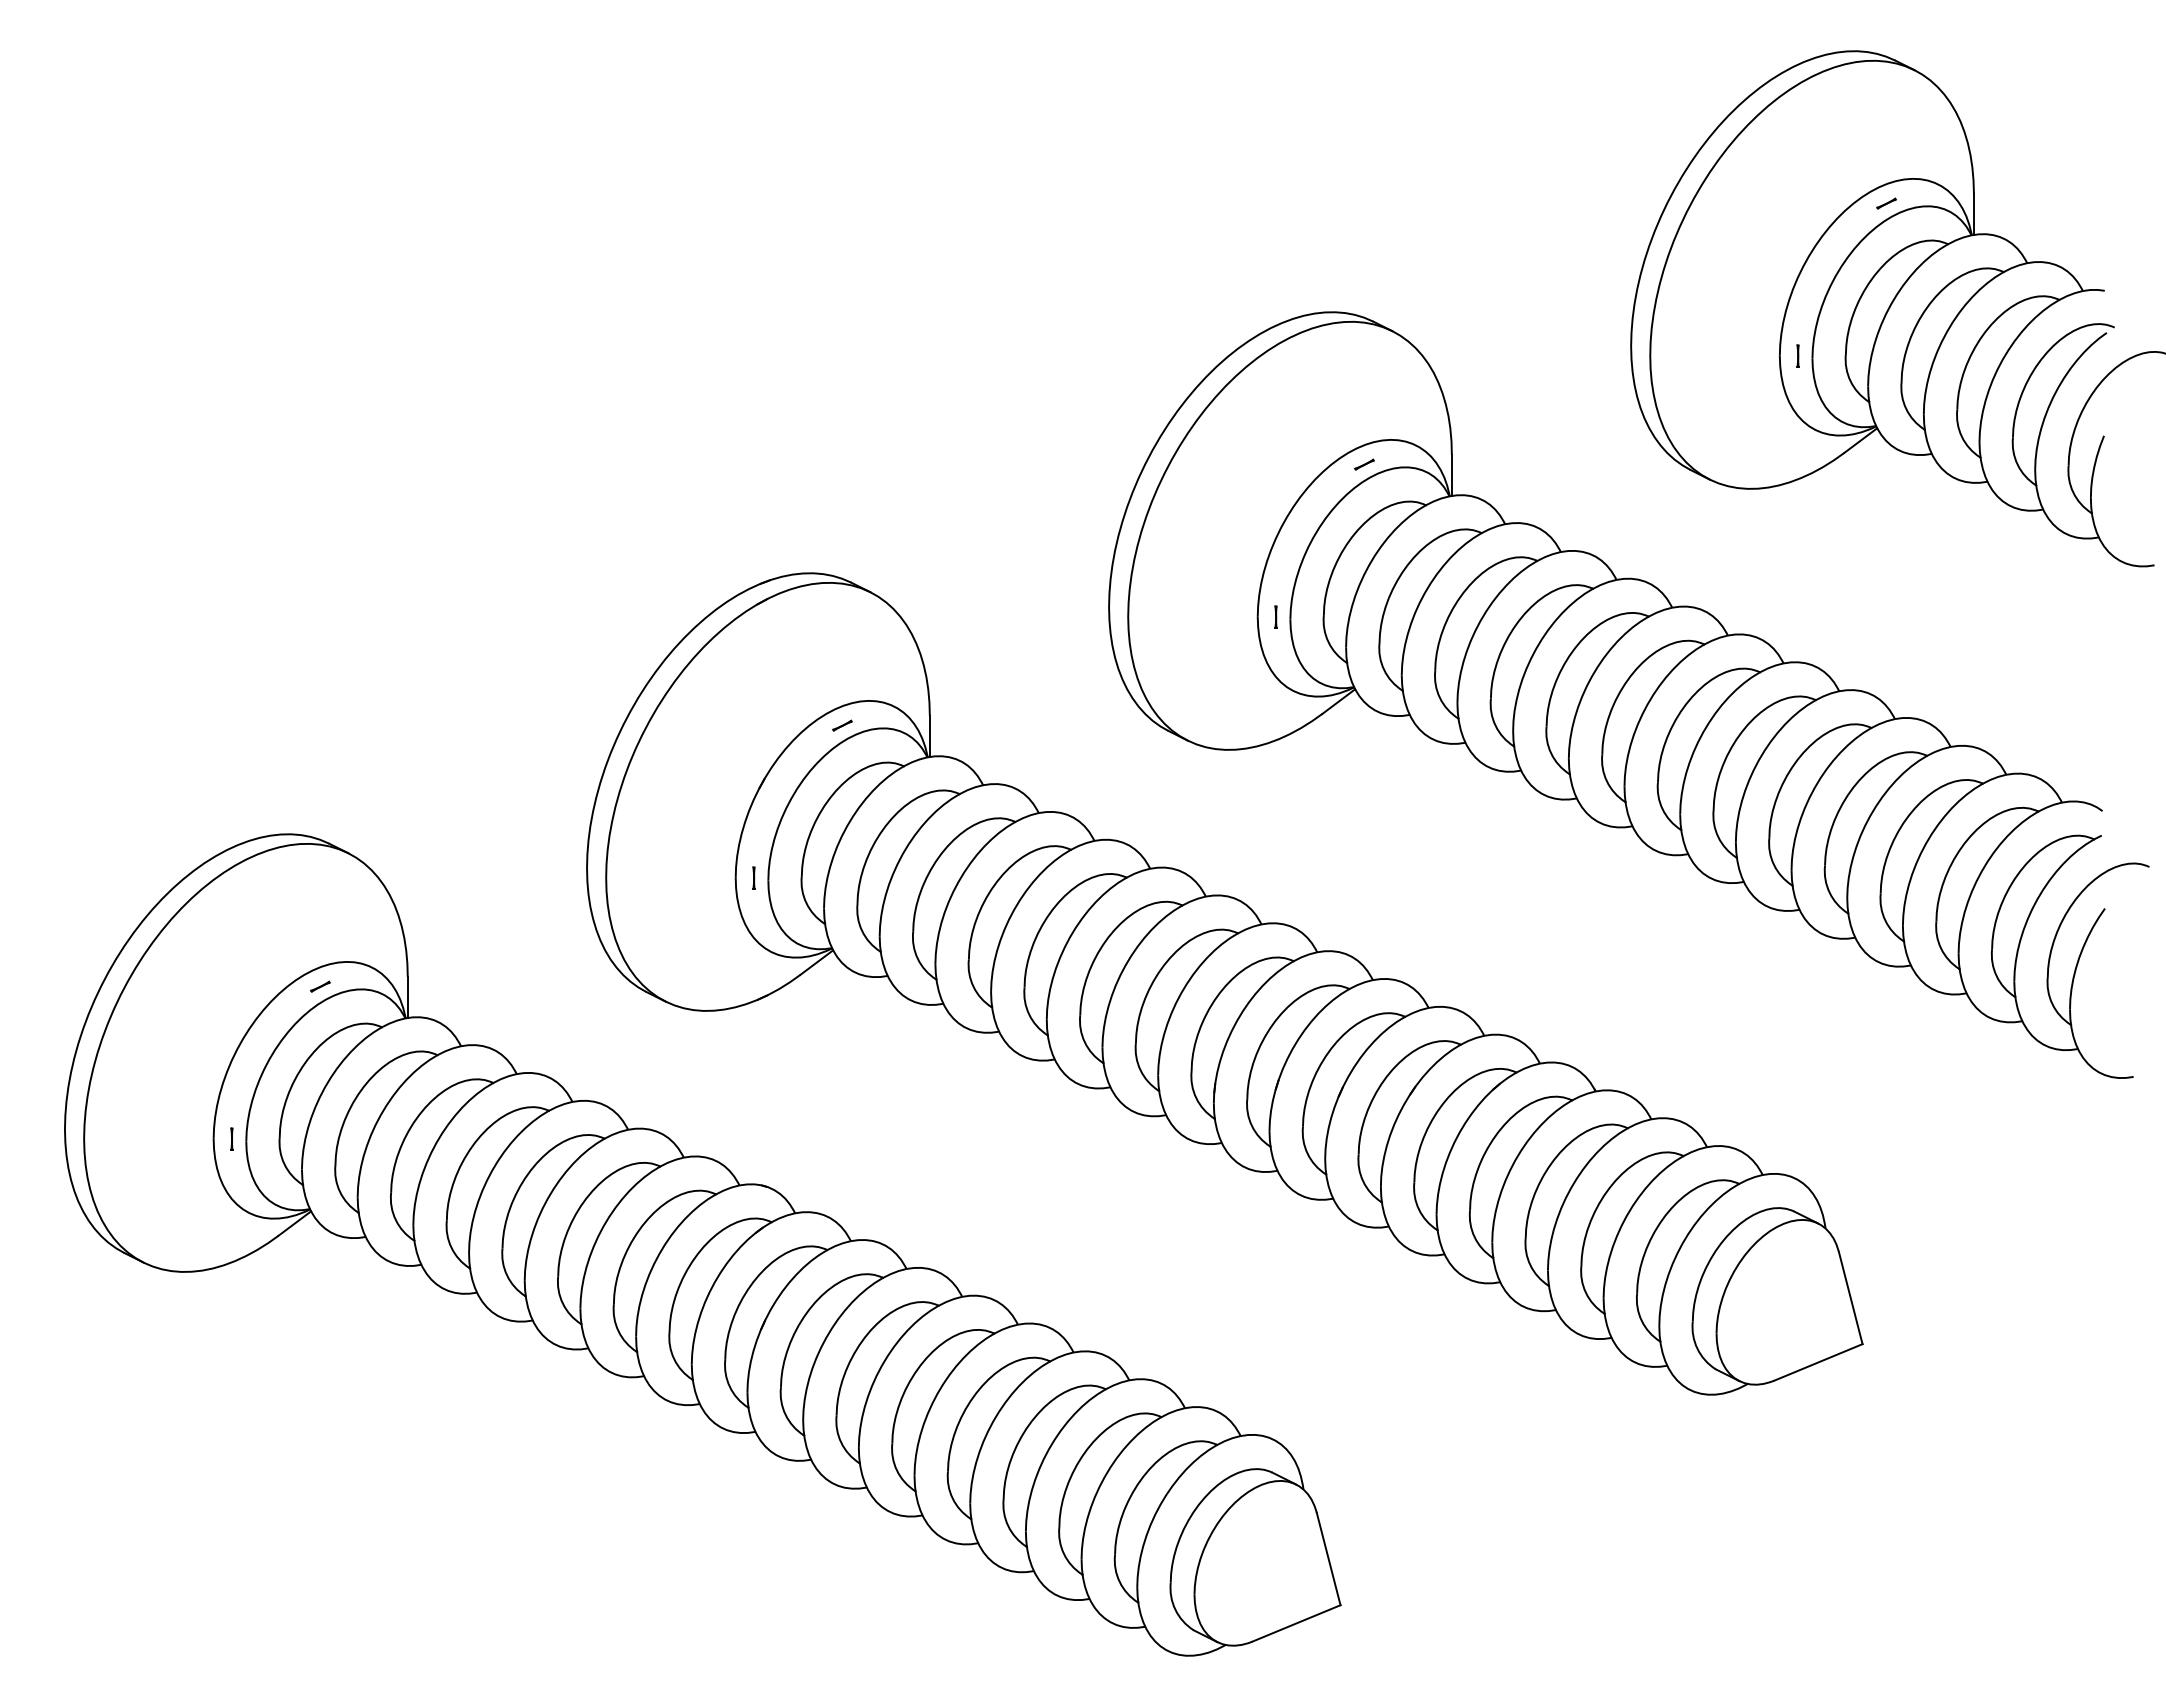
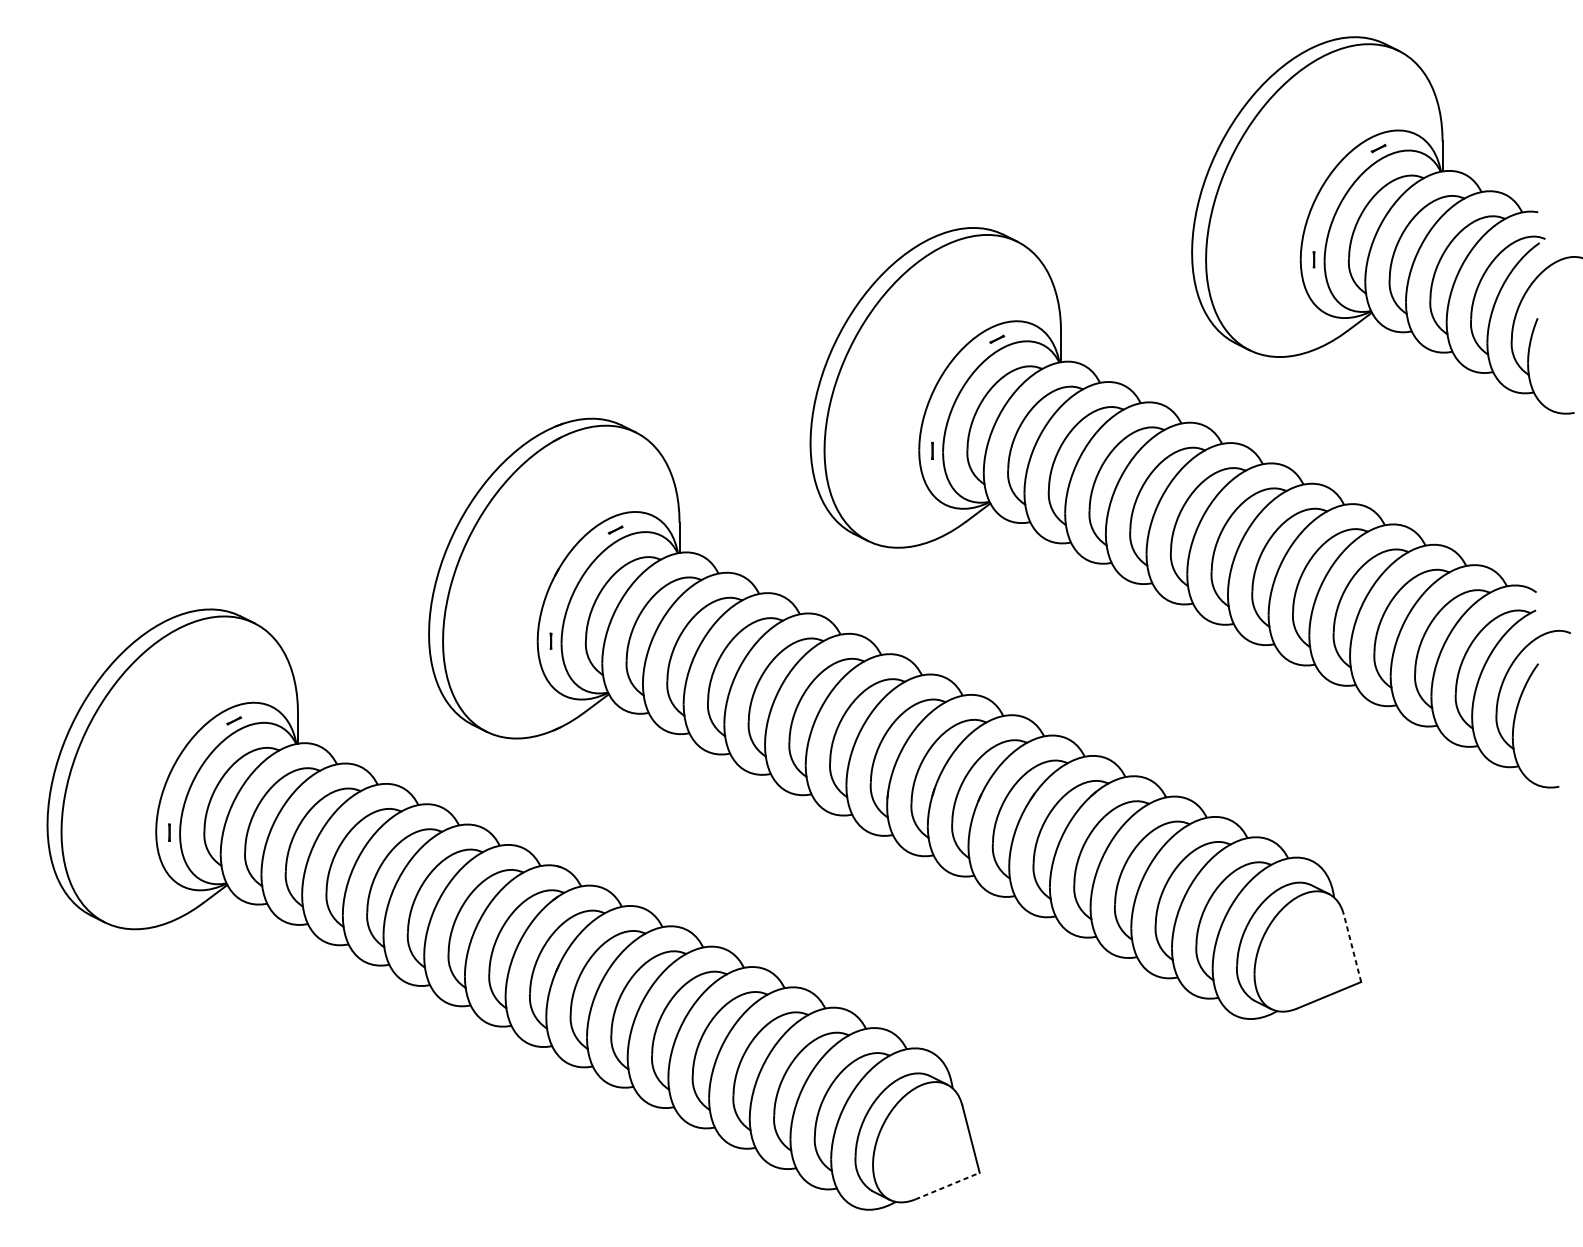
line: (1850, 1297) -> (1352, 947), solid -> dashed
line: (1296, 1623) -> (947, 1186), solid -> dashed

